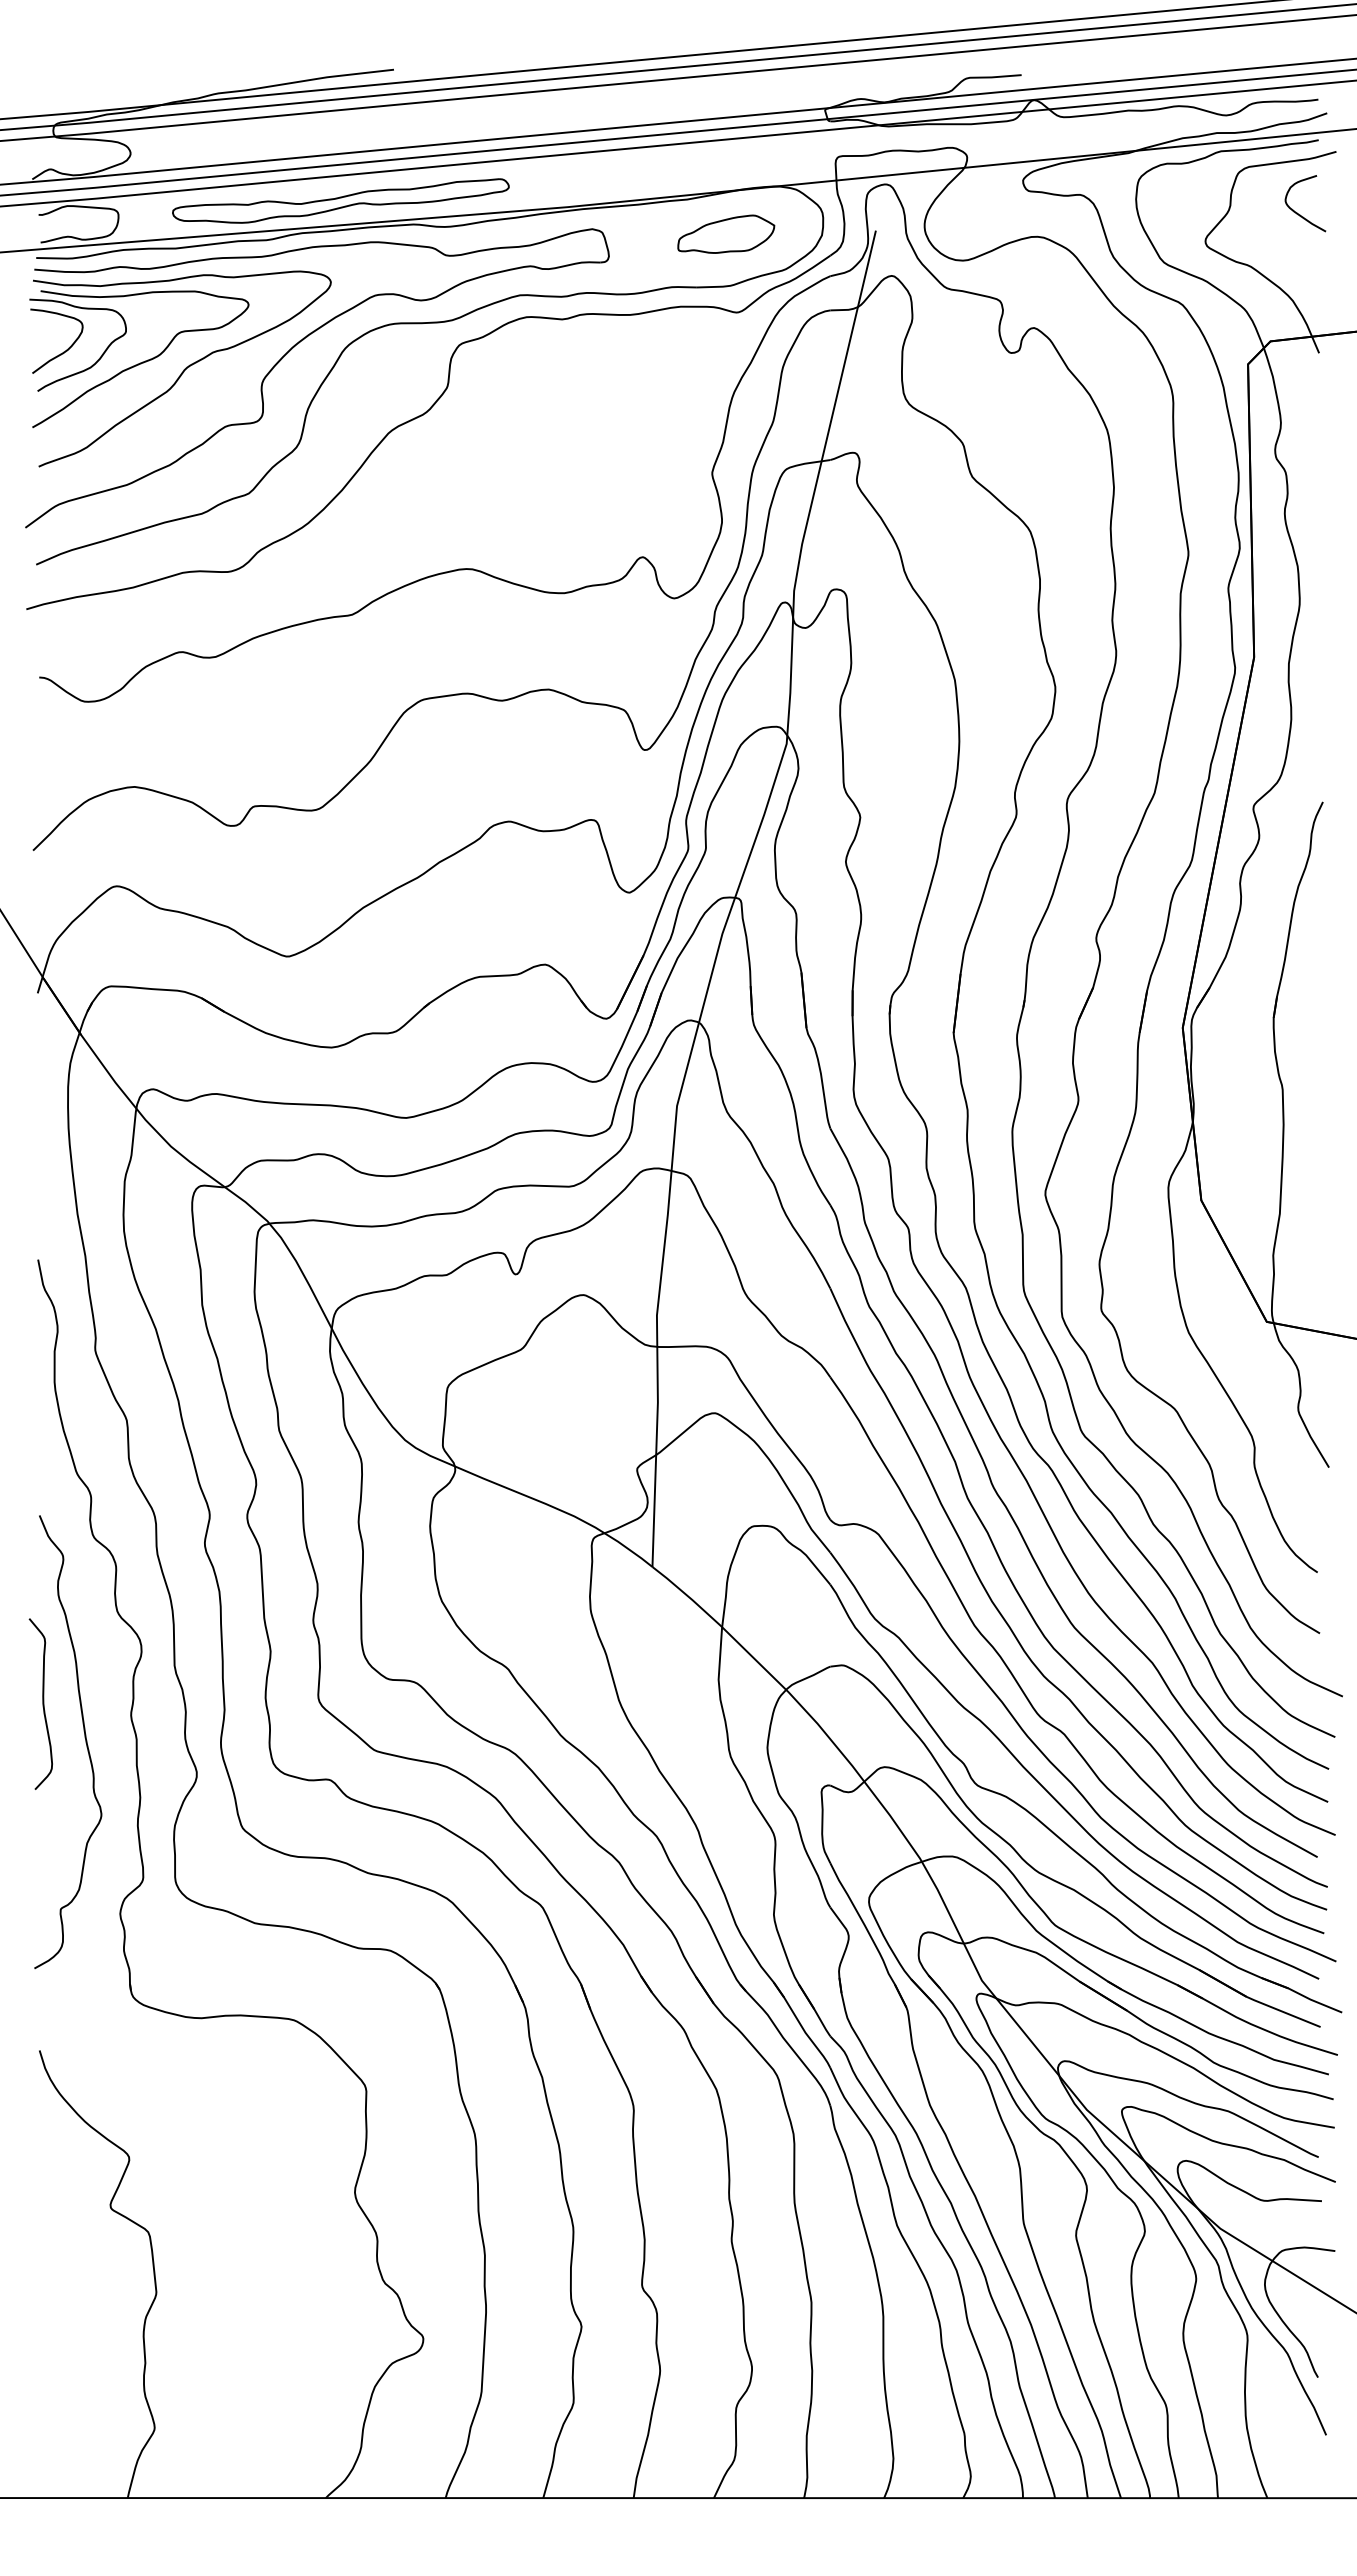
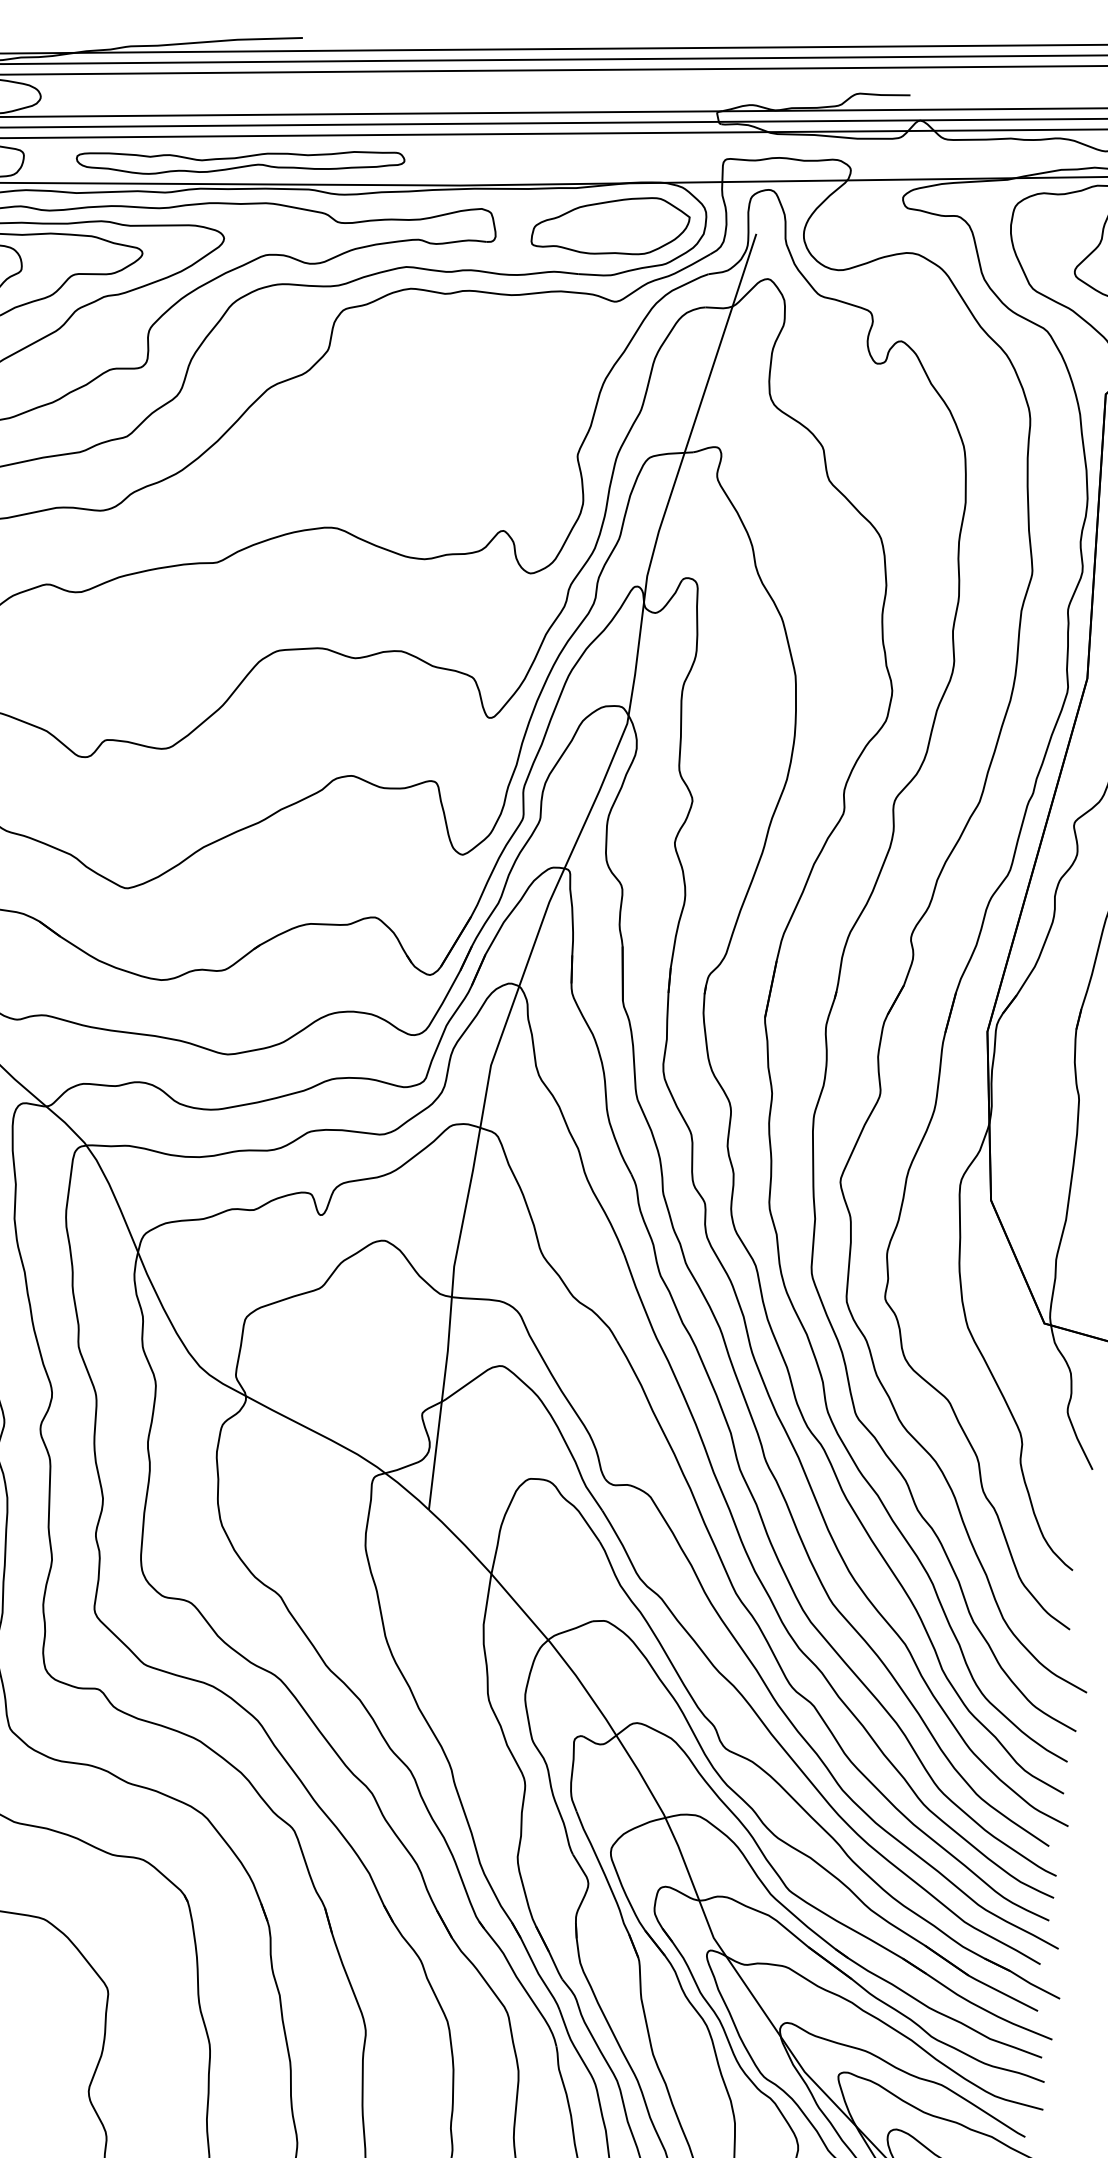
part: (726, 234) -> (611, 225), size x1.67

